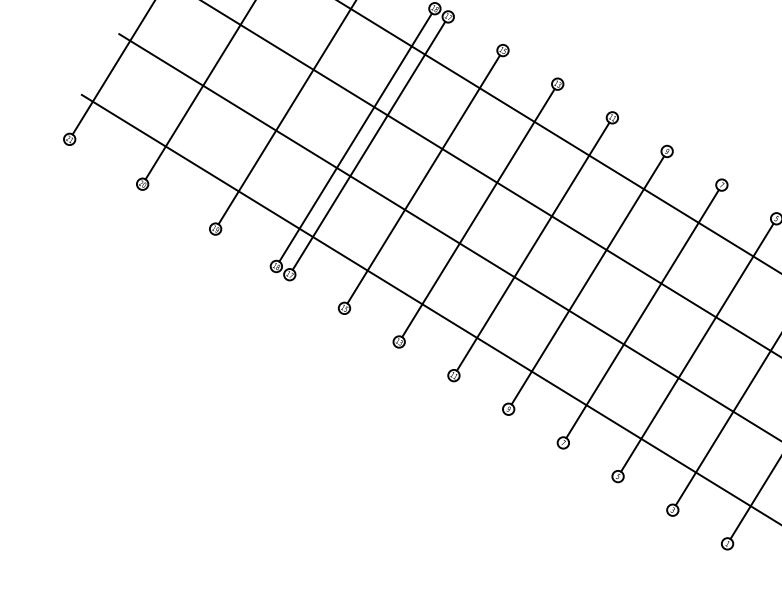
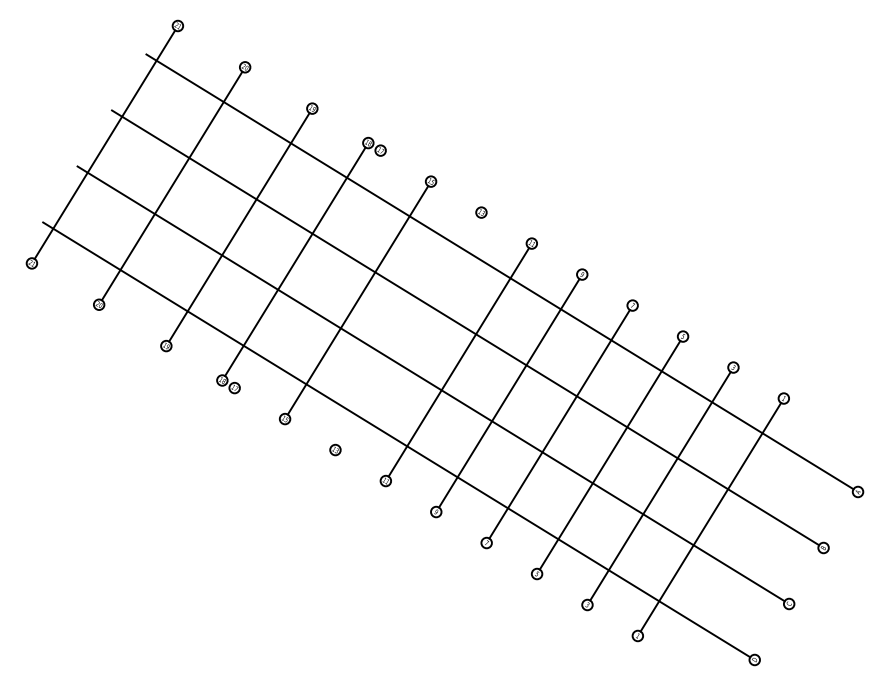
line: (368, 145) -> (307, 269), removed
line: (478, 213) -> (408, 331), removed

